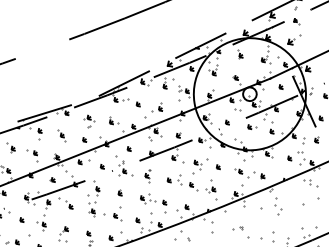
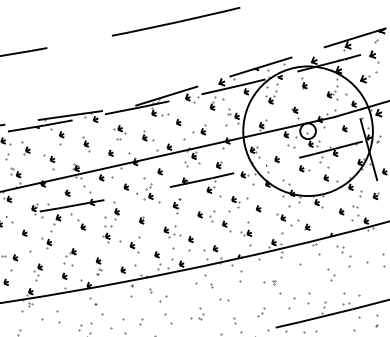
part: (296, 21) -> (374, 56), size x1.67
part: (311, 183) -> (343, 251), moved
part: (278, 209) -> (331, 274), moved

